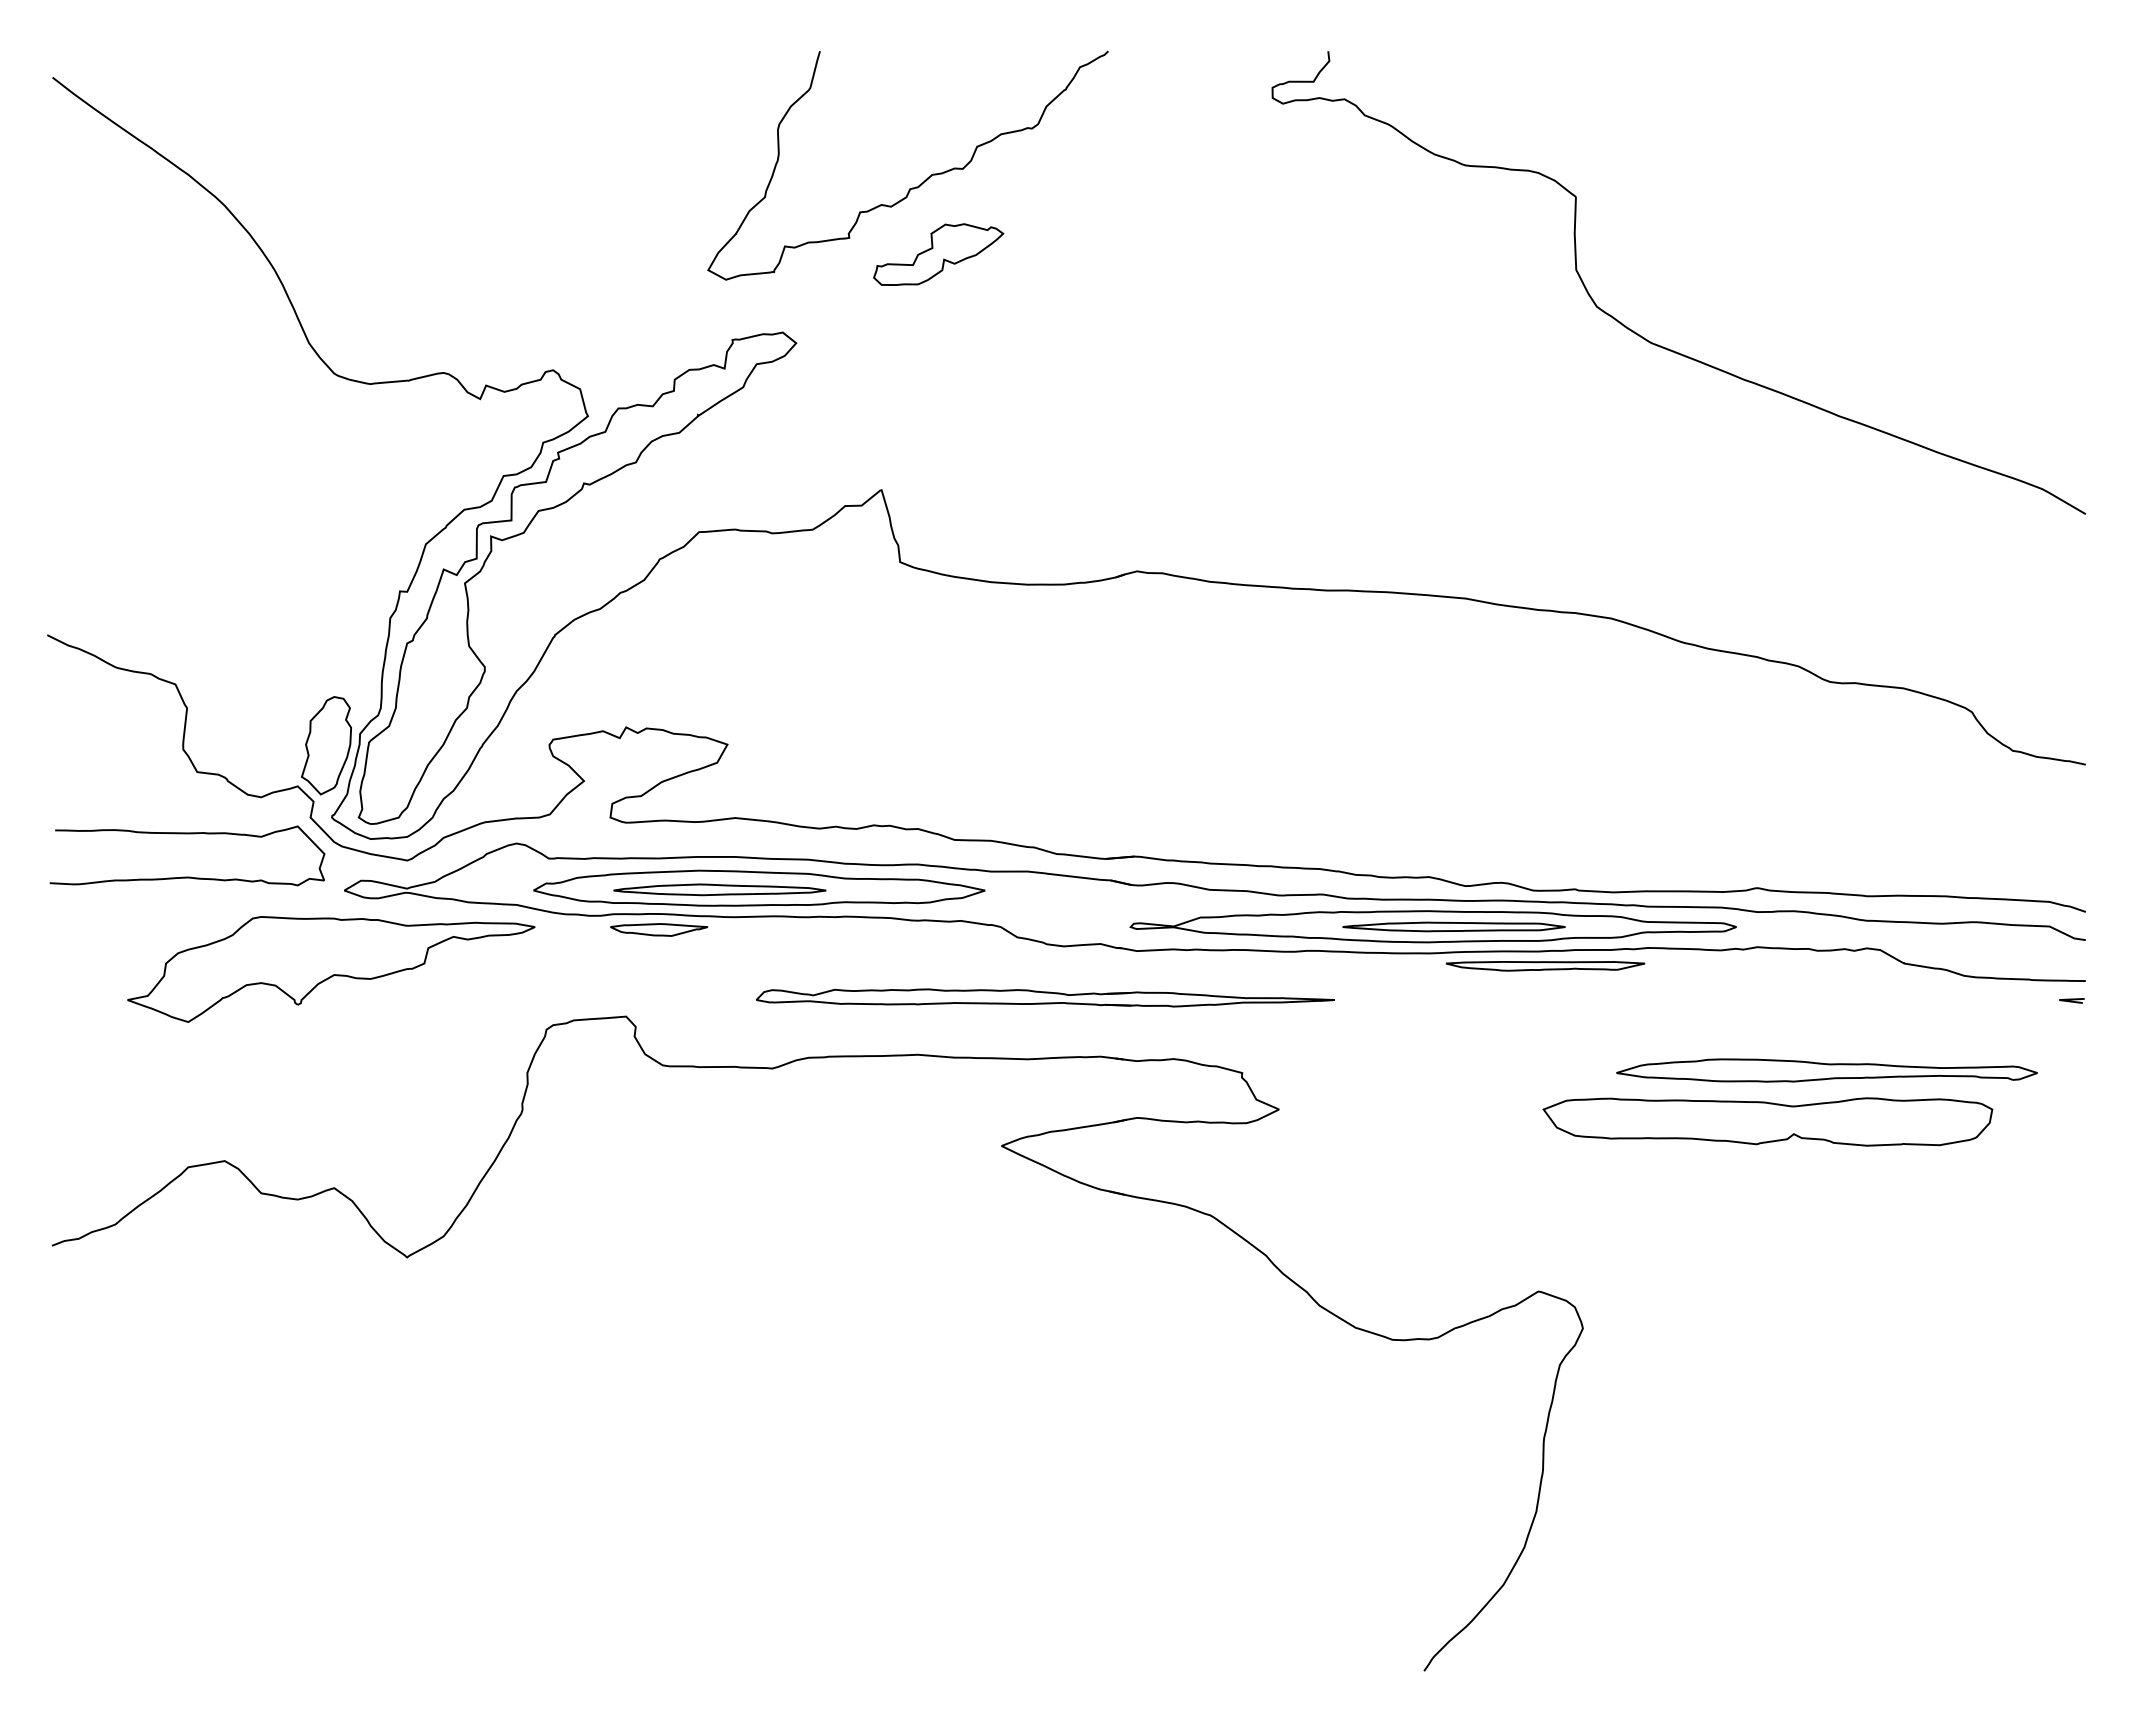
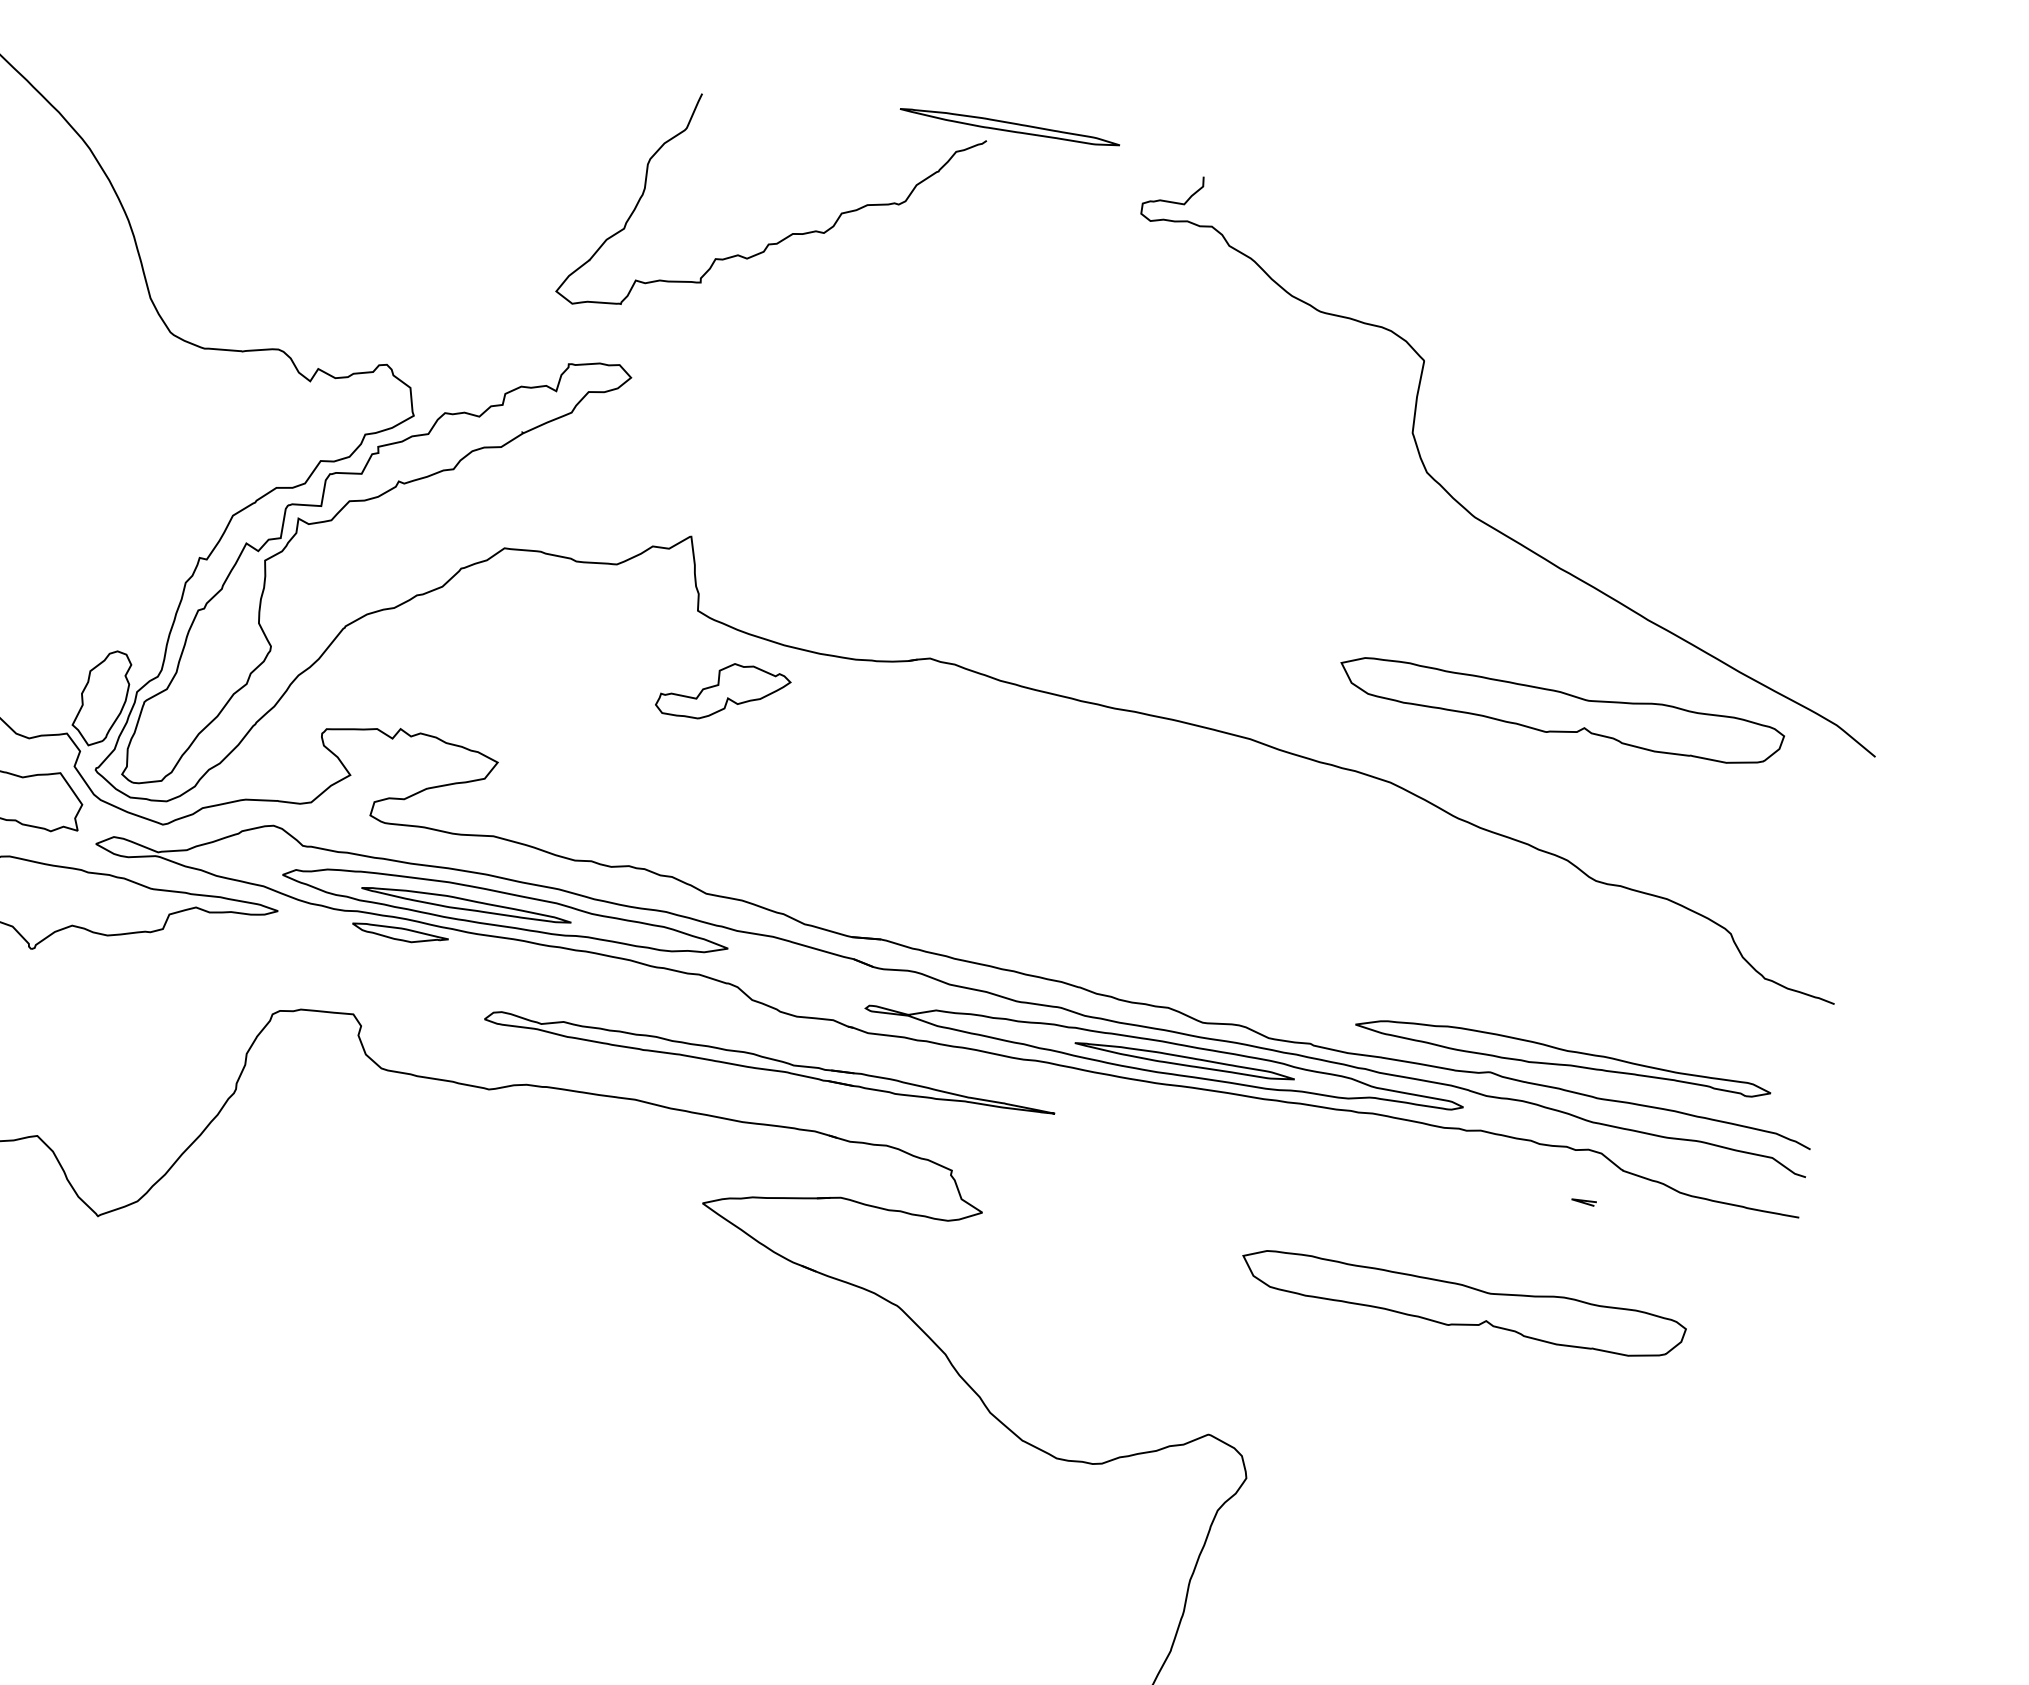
part: (1128, 33) -> (1009, 126), added
part: (938, 254) -> (723, 692), moved
part: (1767, 520) -> (1560, 711), added
part: (1545, 966) -> (1268, 1115), removed
line: (2071, 1000) -> (1583, 1201), moved
part: (1826, 1070) -> (1563, 1056), moved

